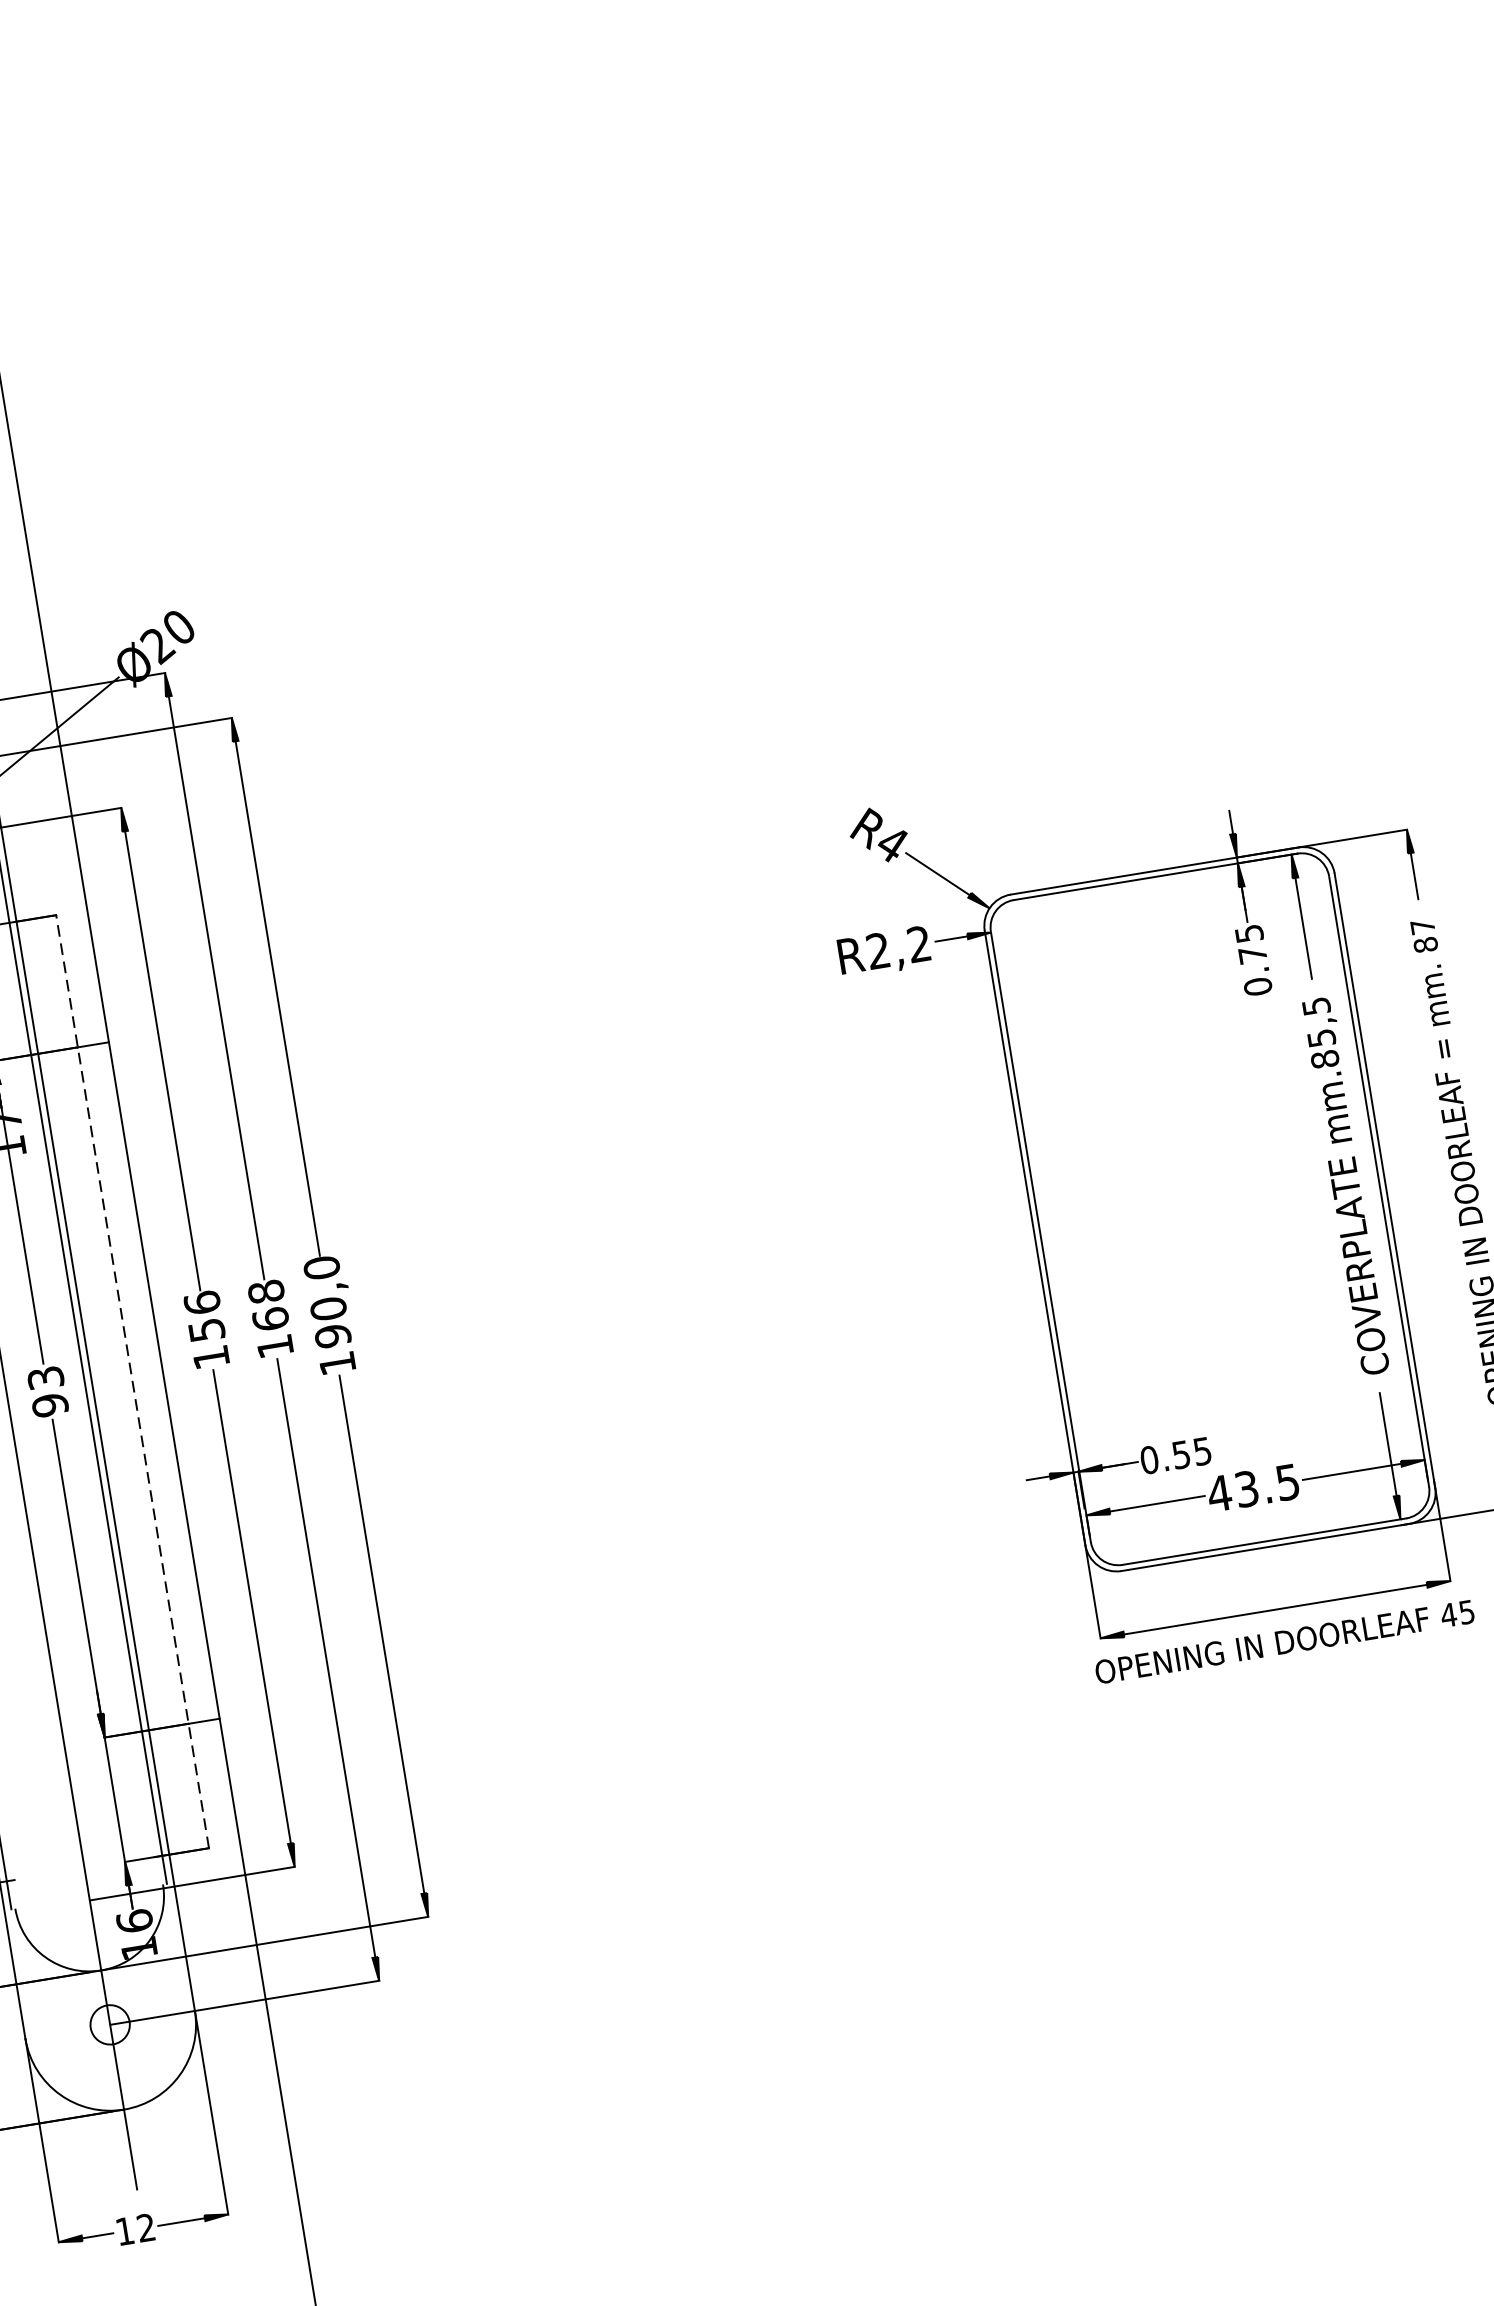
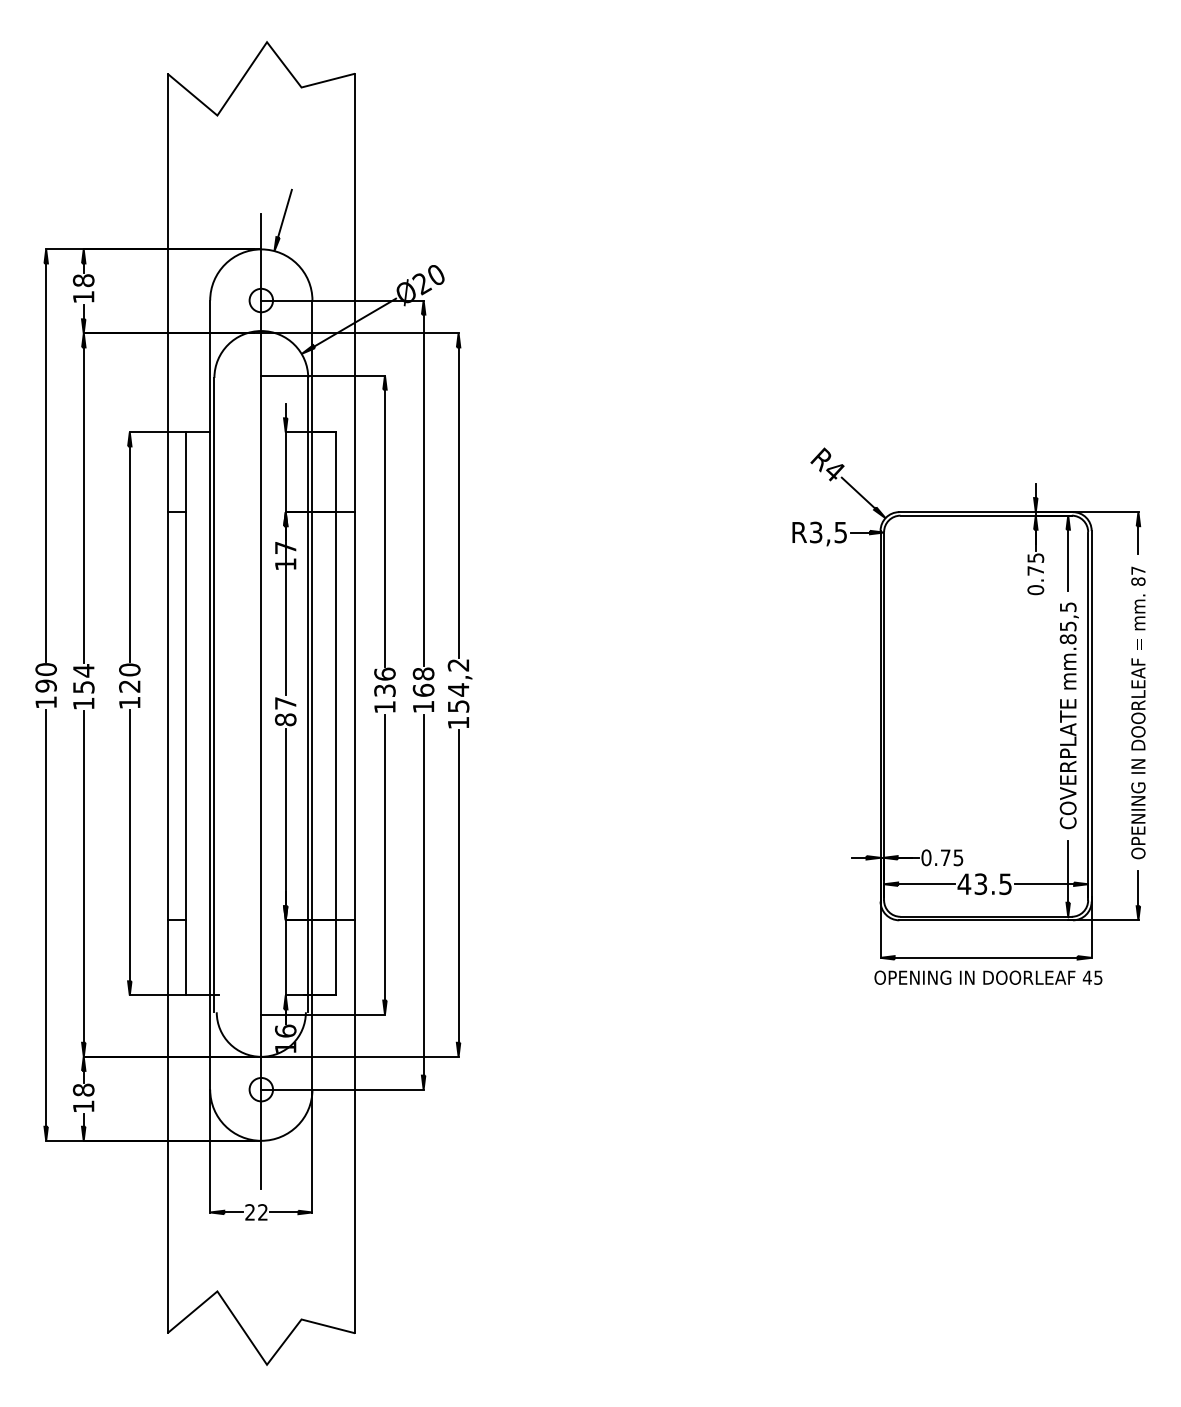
text: (897, 947) -> (827, 532), R2,2 -> R3,5
text: (327, 1301) -> (458, 685), 190,0 -> 154,2
text: (205, 1329) -> (384, 690), 156 -> 136
line: (132, 1381) -> (336, 713), dashed -> solid
text: (47, 1391) -> (285, 711), 93 -> 87
text: (1180, 1454) -> (945, 857), 0.55 -> 0.75
text: (123, 2231) -> (249, 1212), 12 -> 22

